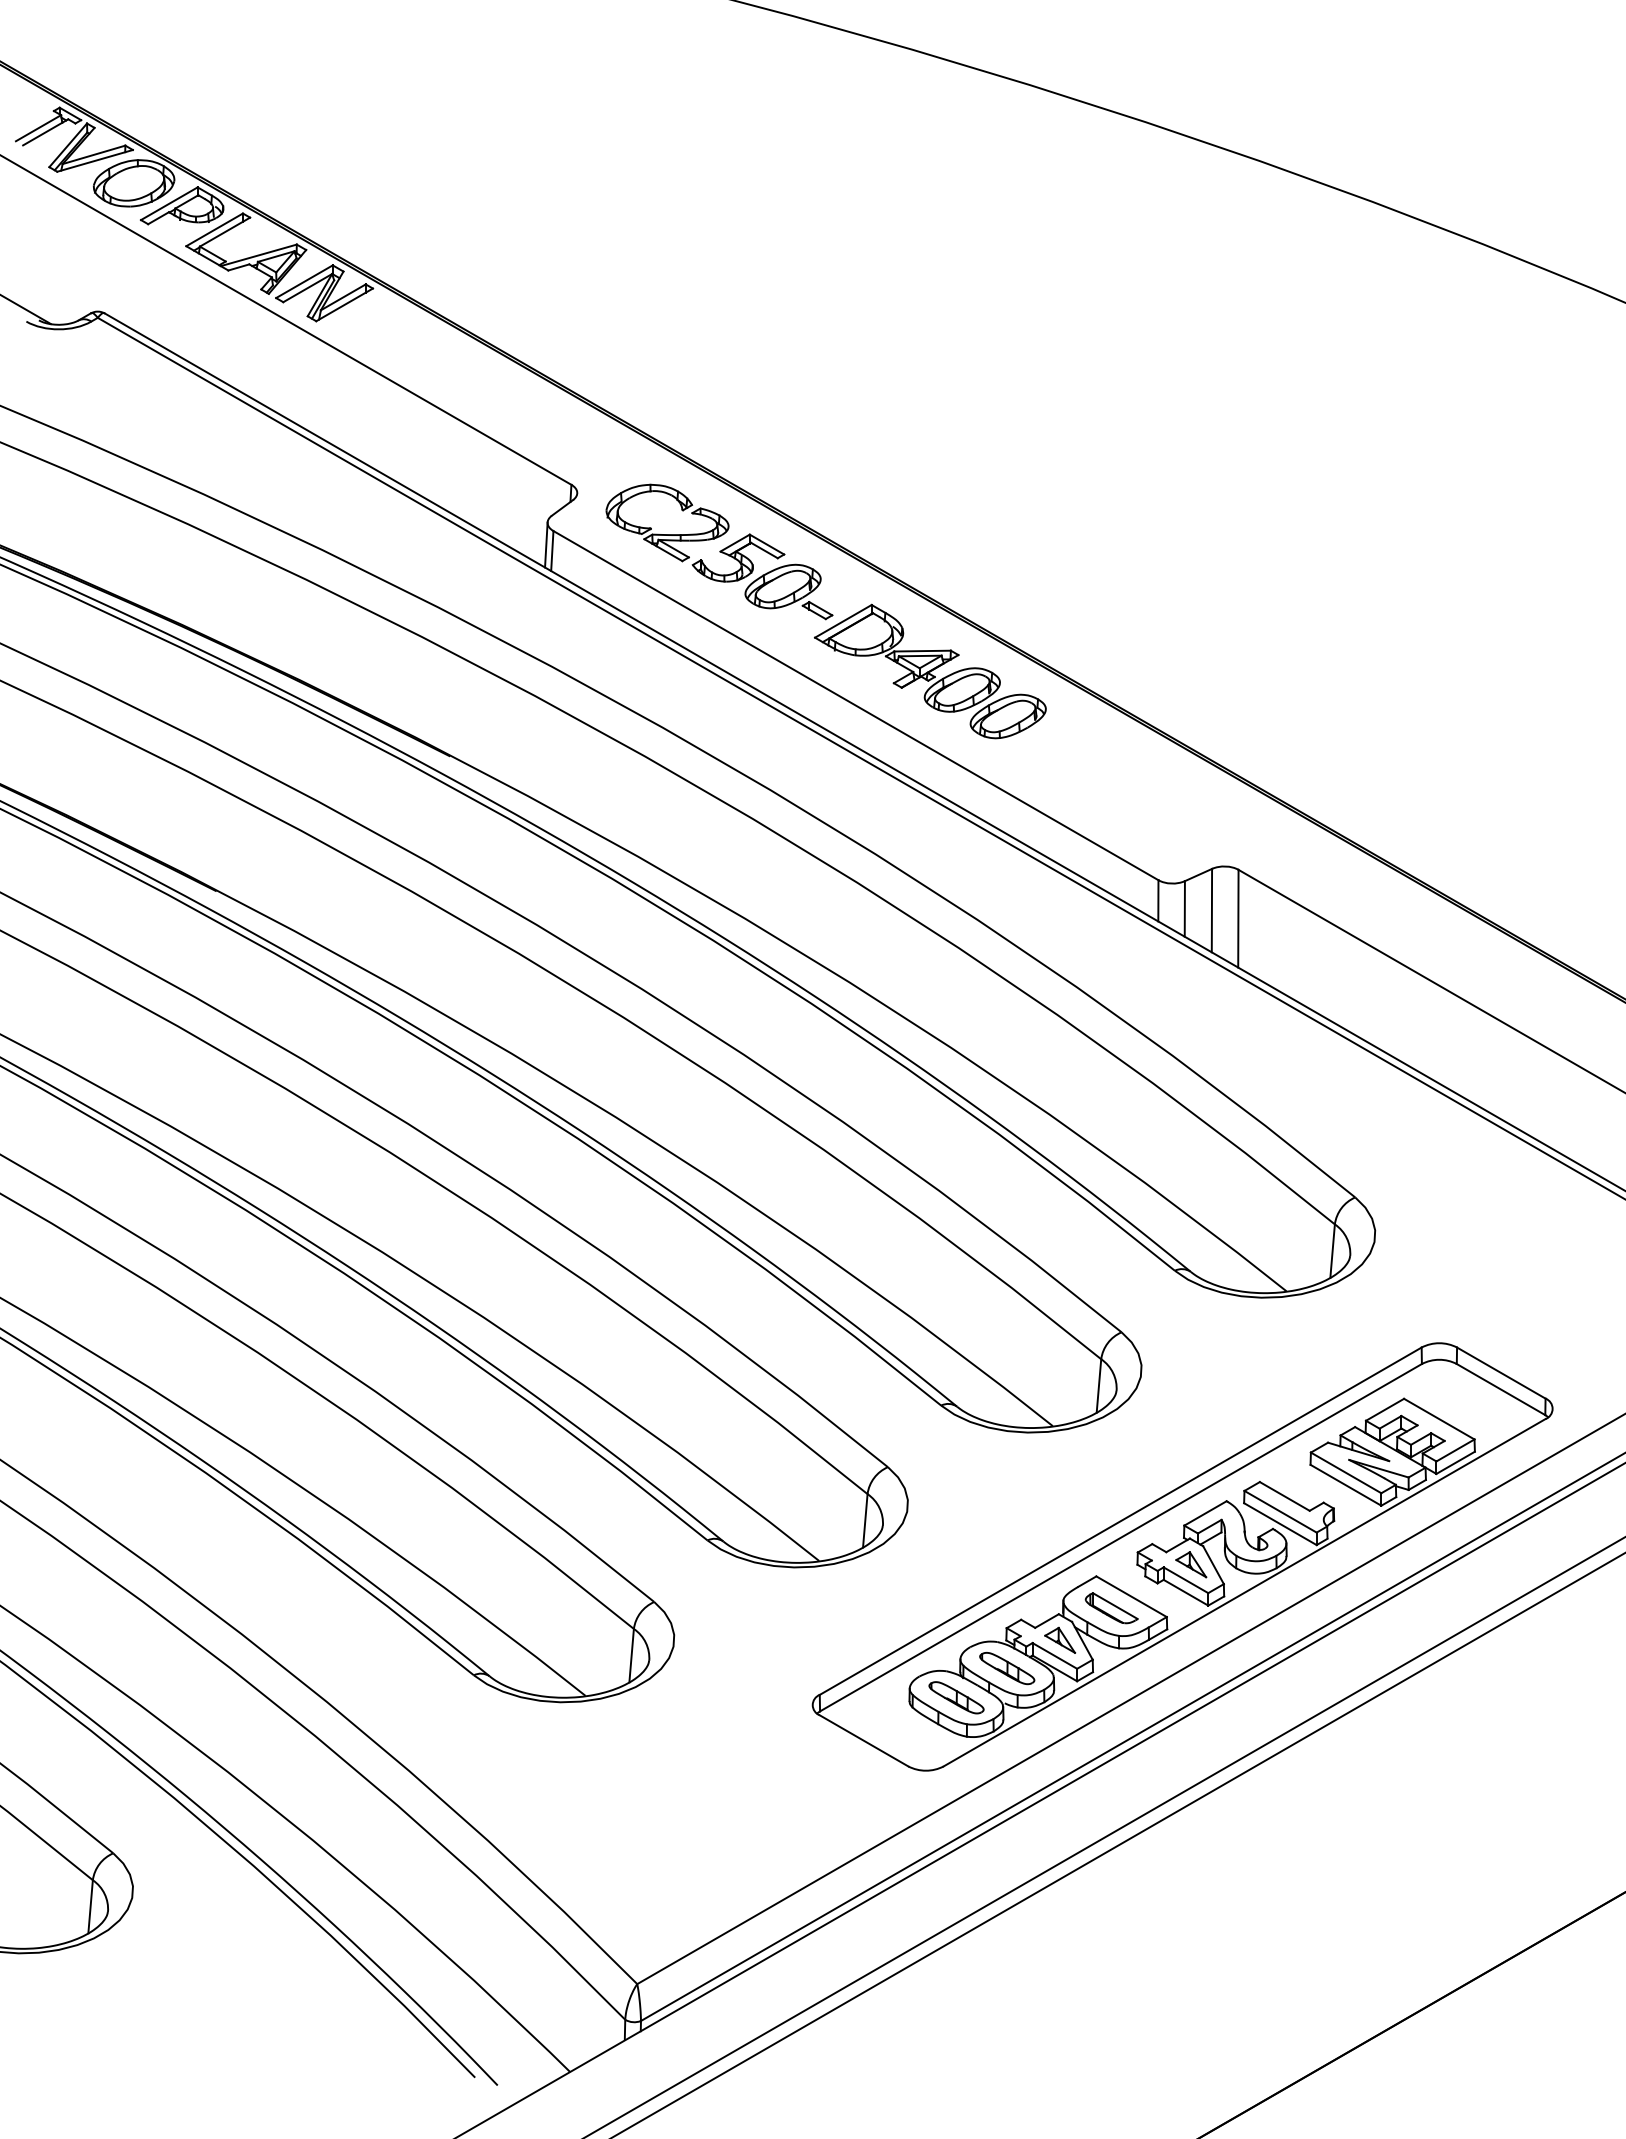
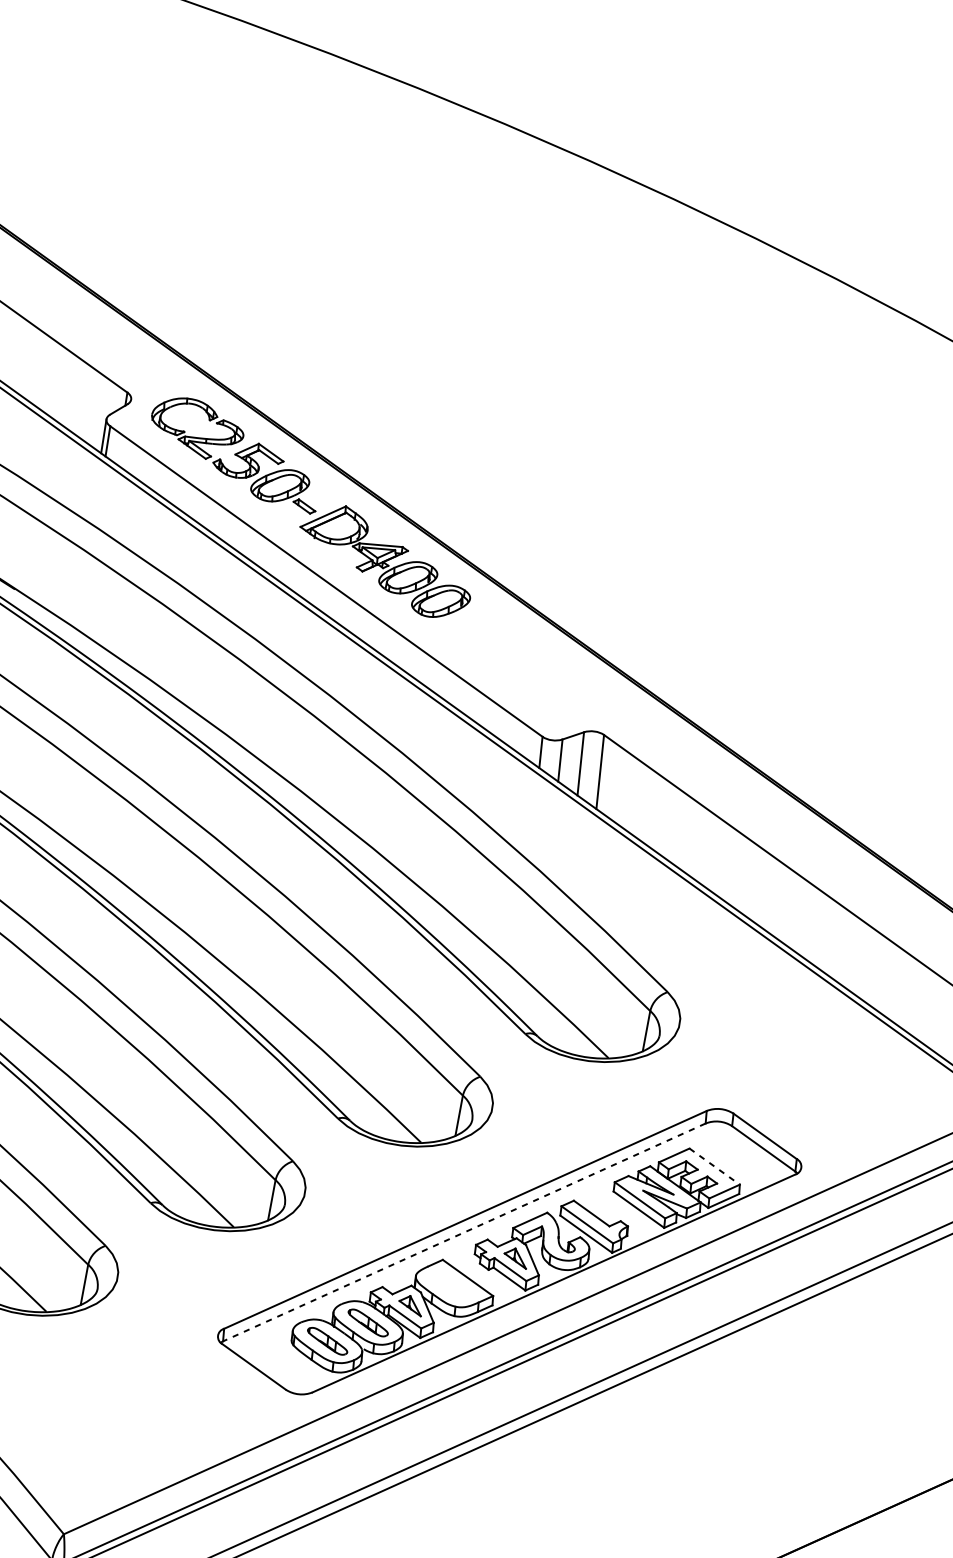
line: (1439, 1419) -> (714, 1166), solid -> dashed
line: (1120, 1537) -> (464, 1232), solid -> dashed
part: (1111, 1608) -> (451, 1285), removed

